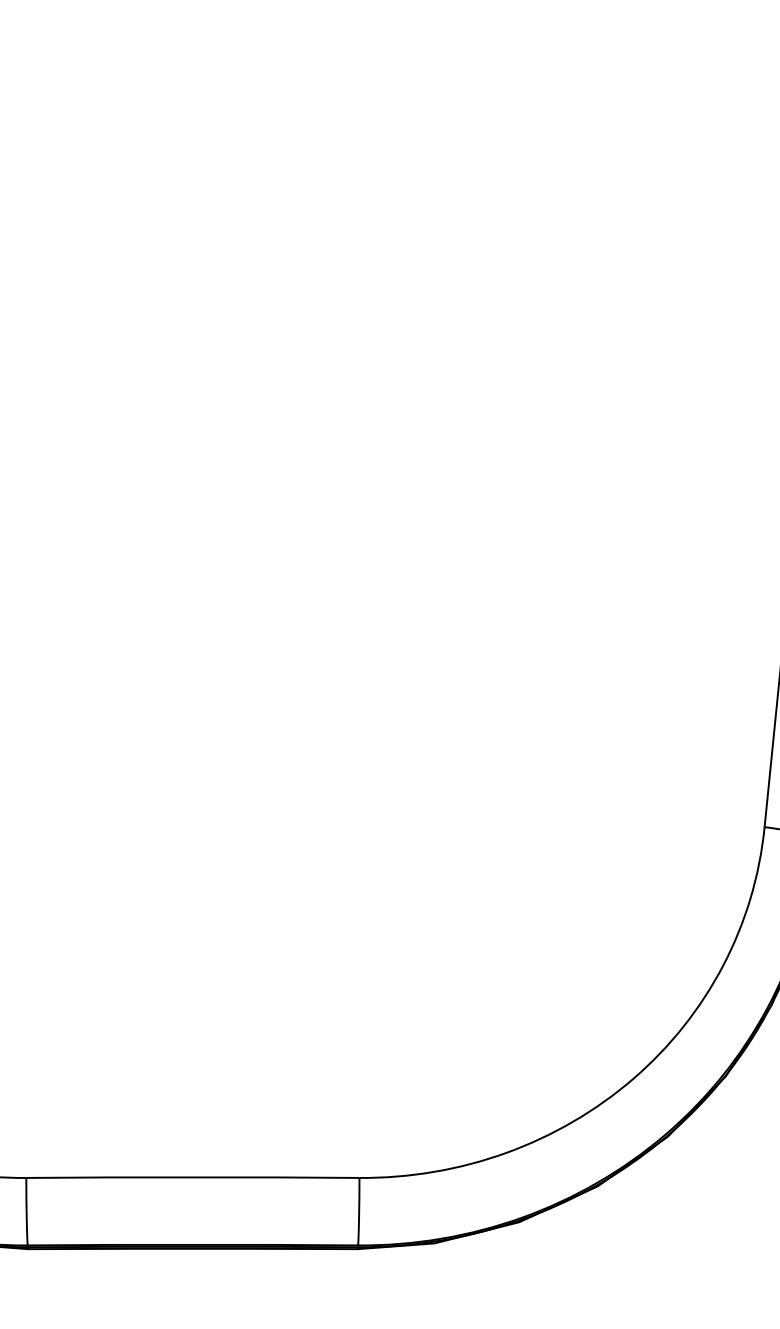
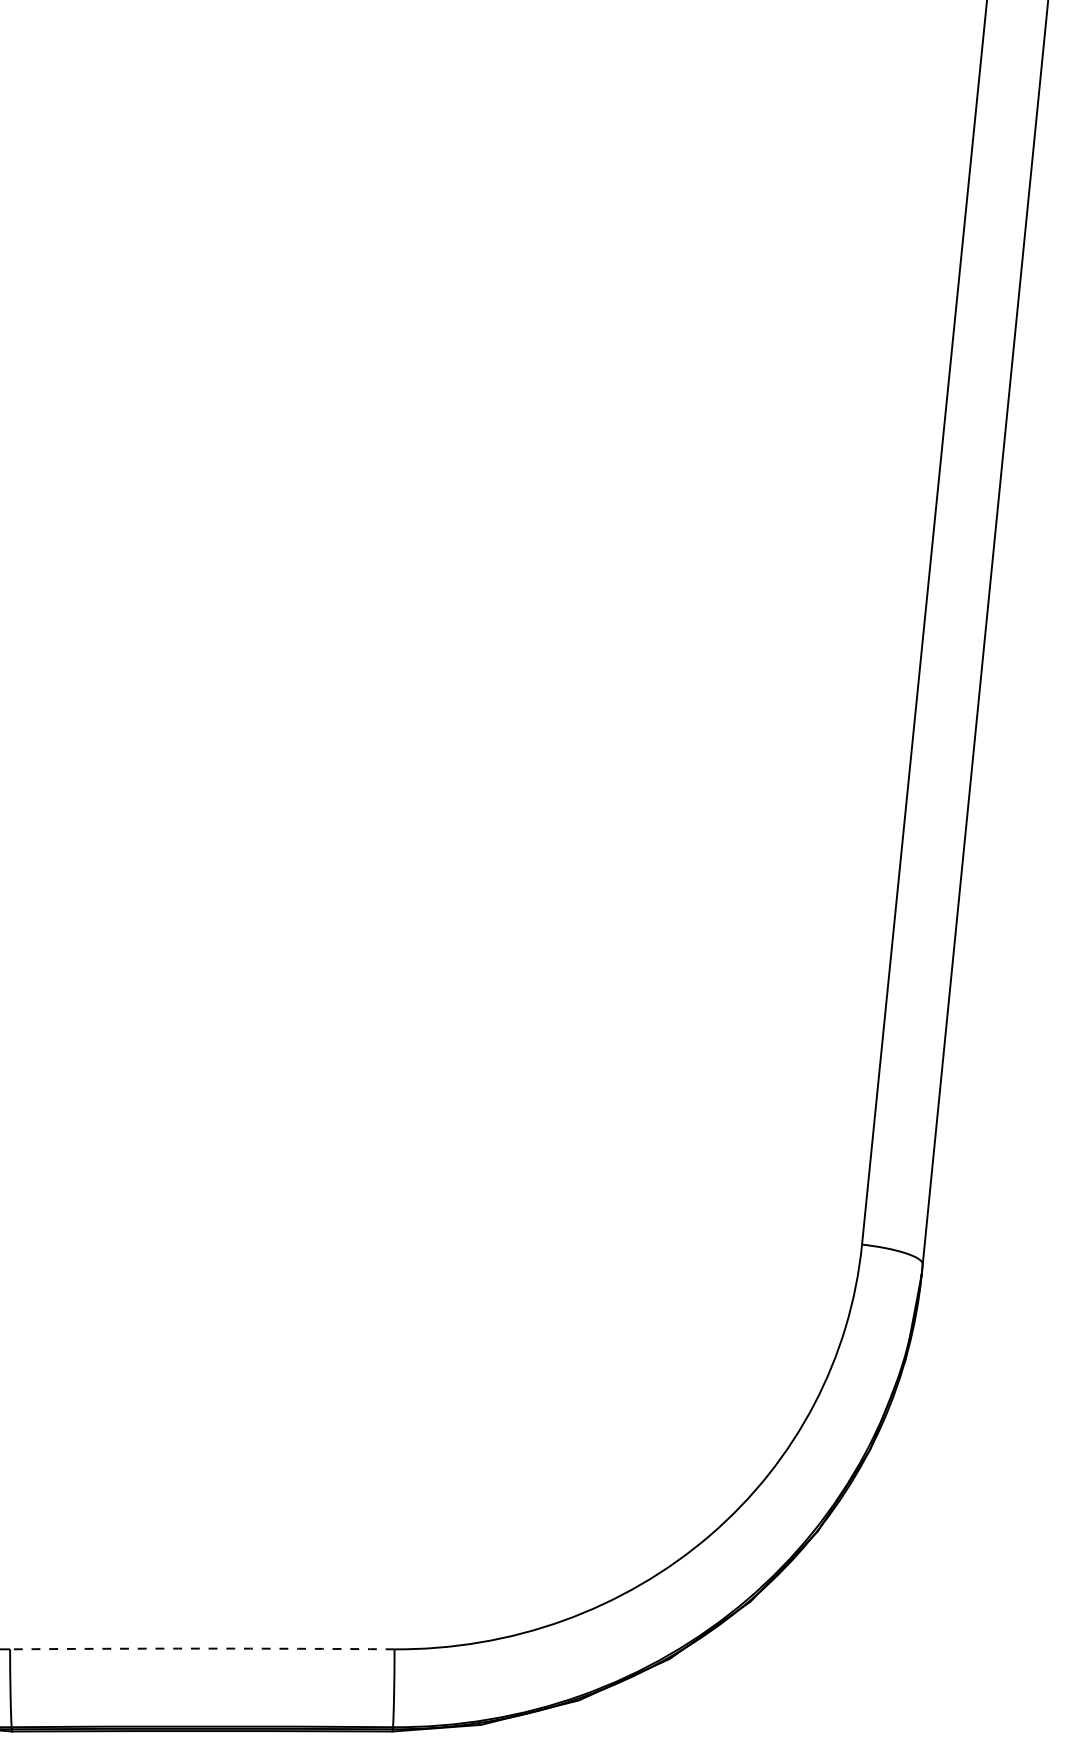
arc: (193, 1177) -> (202, 1648), solid -> dashed

